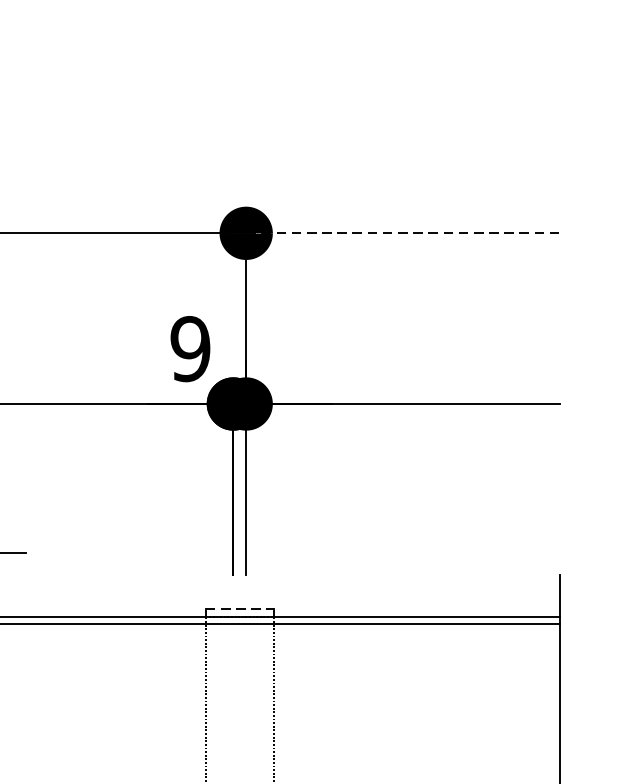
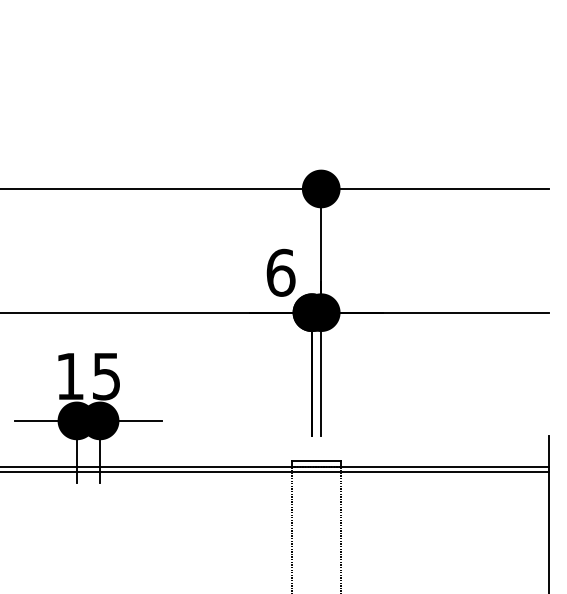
line: (402, 232) -> (434, 188), dashed -> solid
text: (190, 348) -> (280, 272), 9 -> 6
line: (239, 609) -> (316, 461), dashed -> solid

